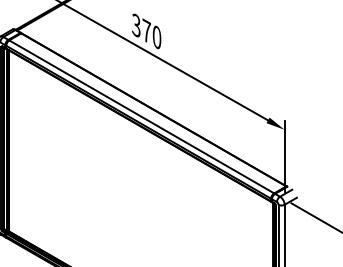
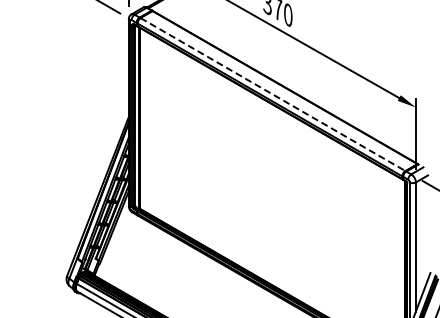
line: (142, 116) -> (273, 94), solid -> dashed

